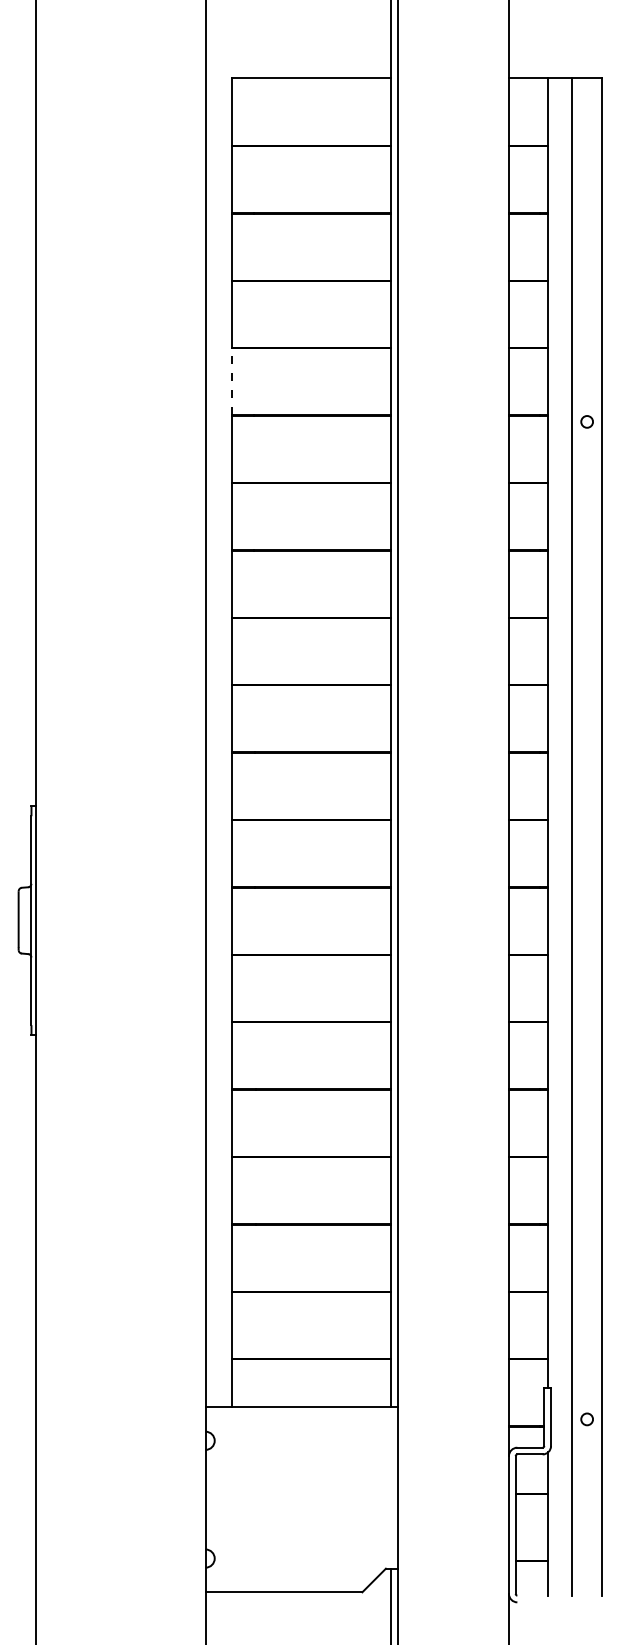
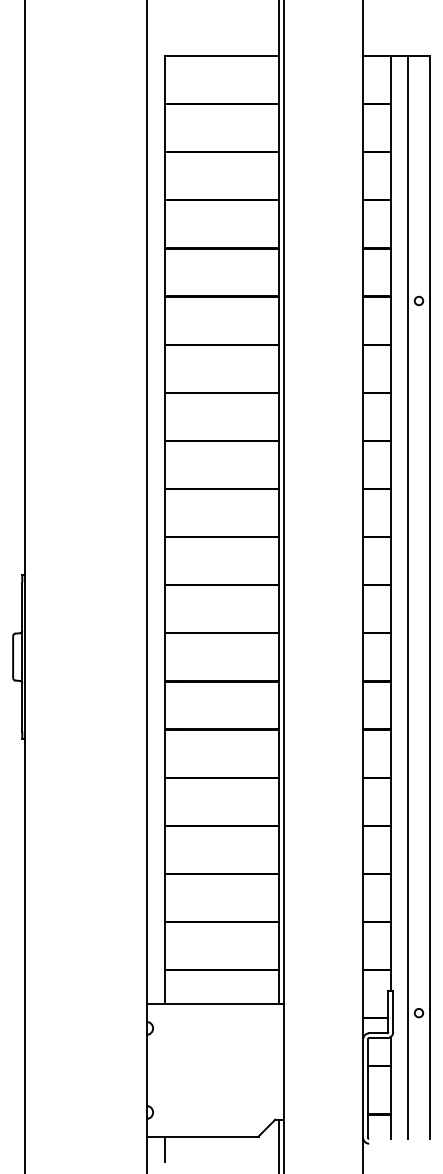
line: (231, 381) -> (165, 272), dashed -> solid
line: (231, 1610) -> (165, 1149), added

